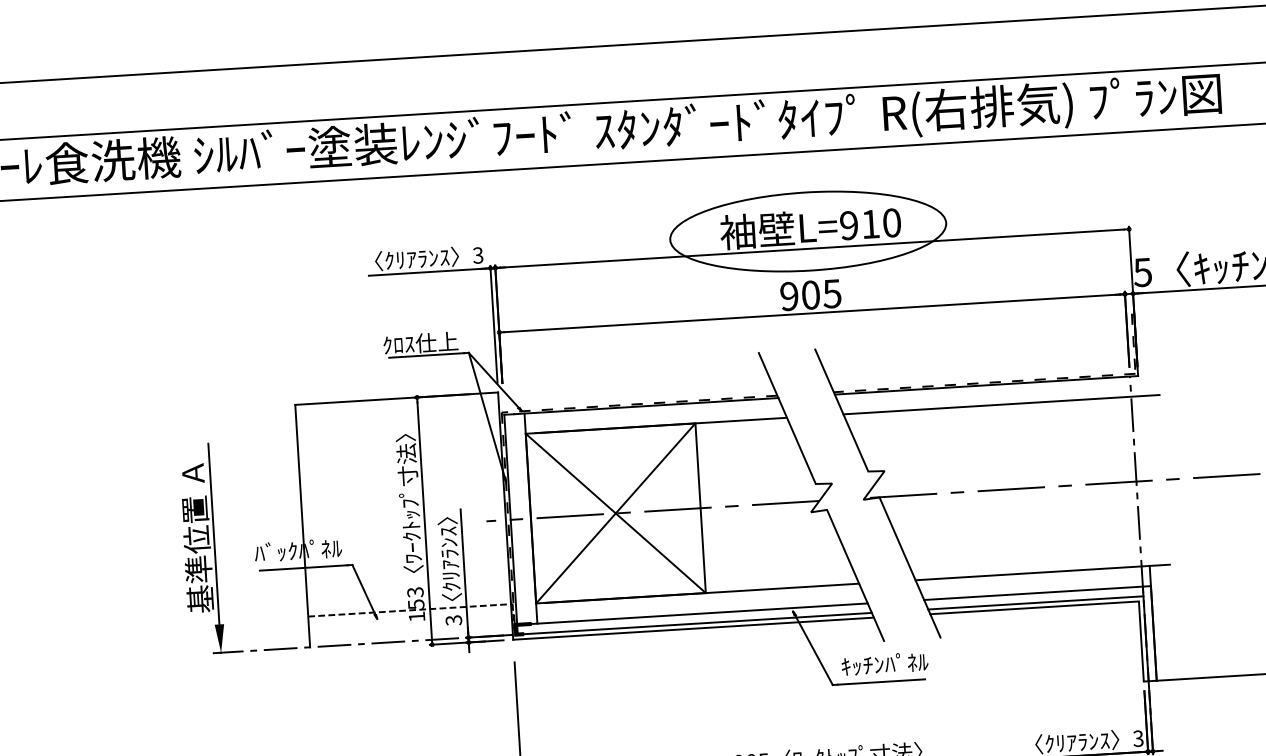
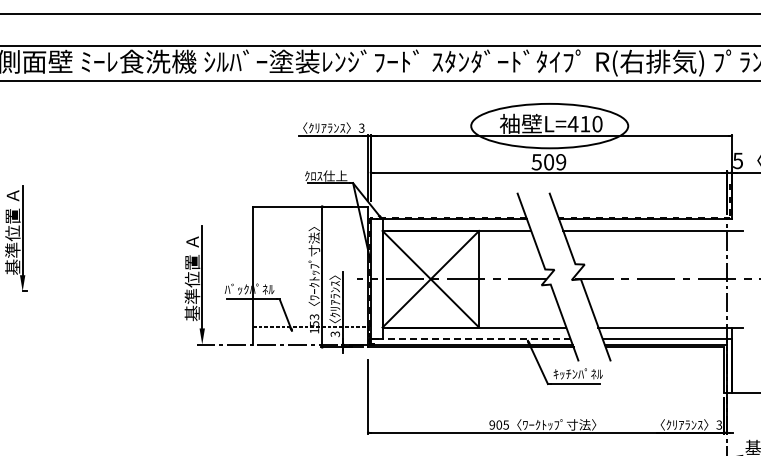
text: (847, 224) -> (572, 123), L=910 -> L=410
text: (810, 295) -> (548, 162), 905 -> 509
line: (691, 615) -> (470, 339), solid -> dashed

